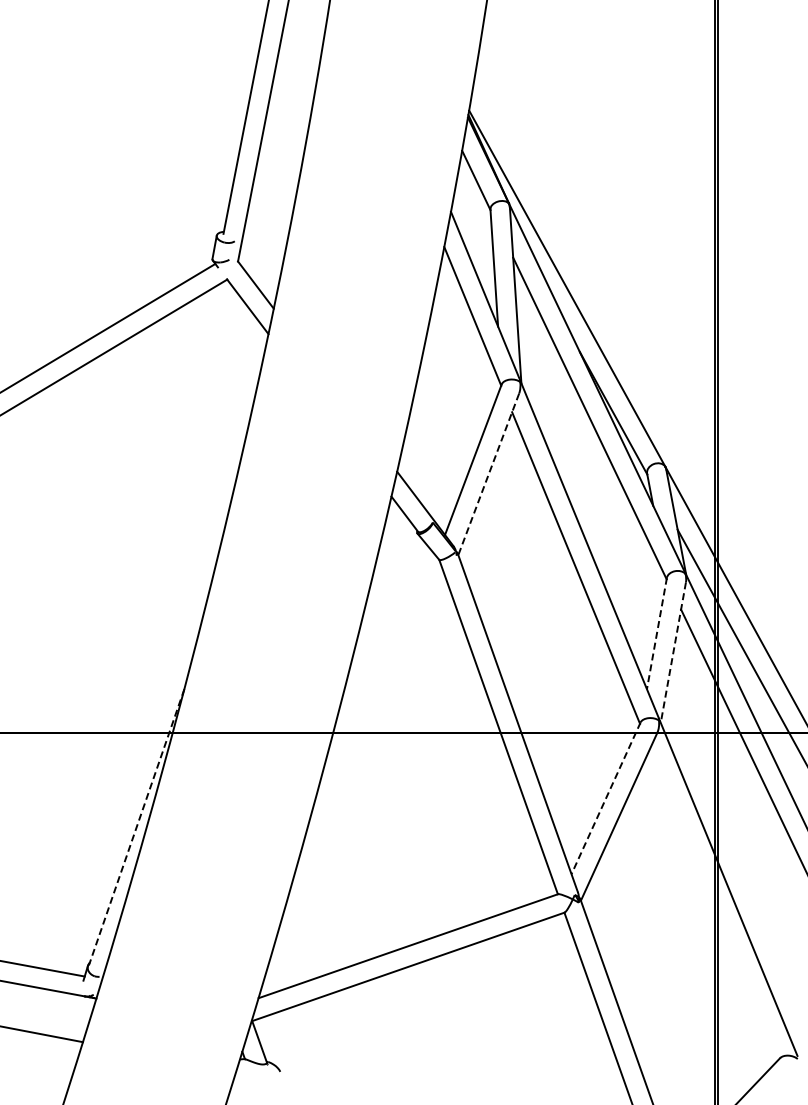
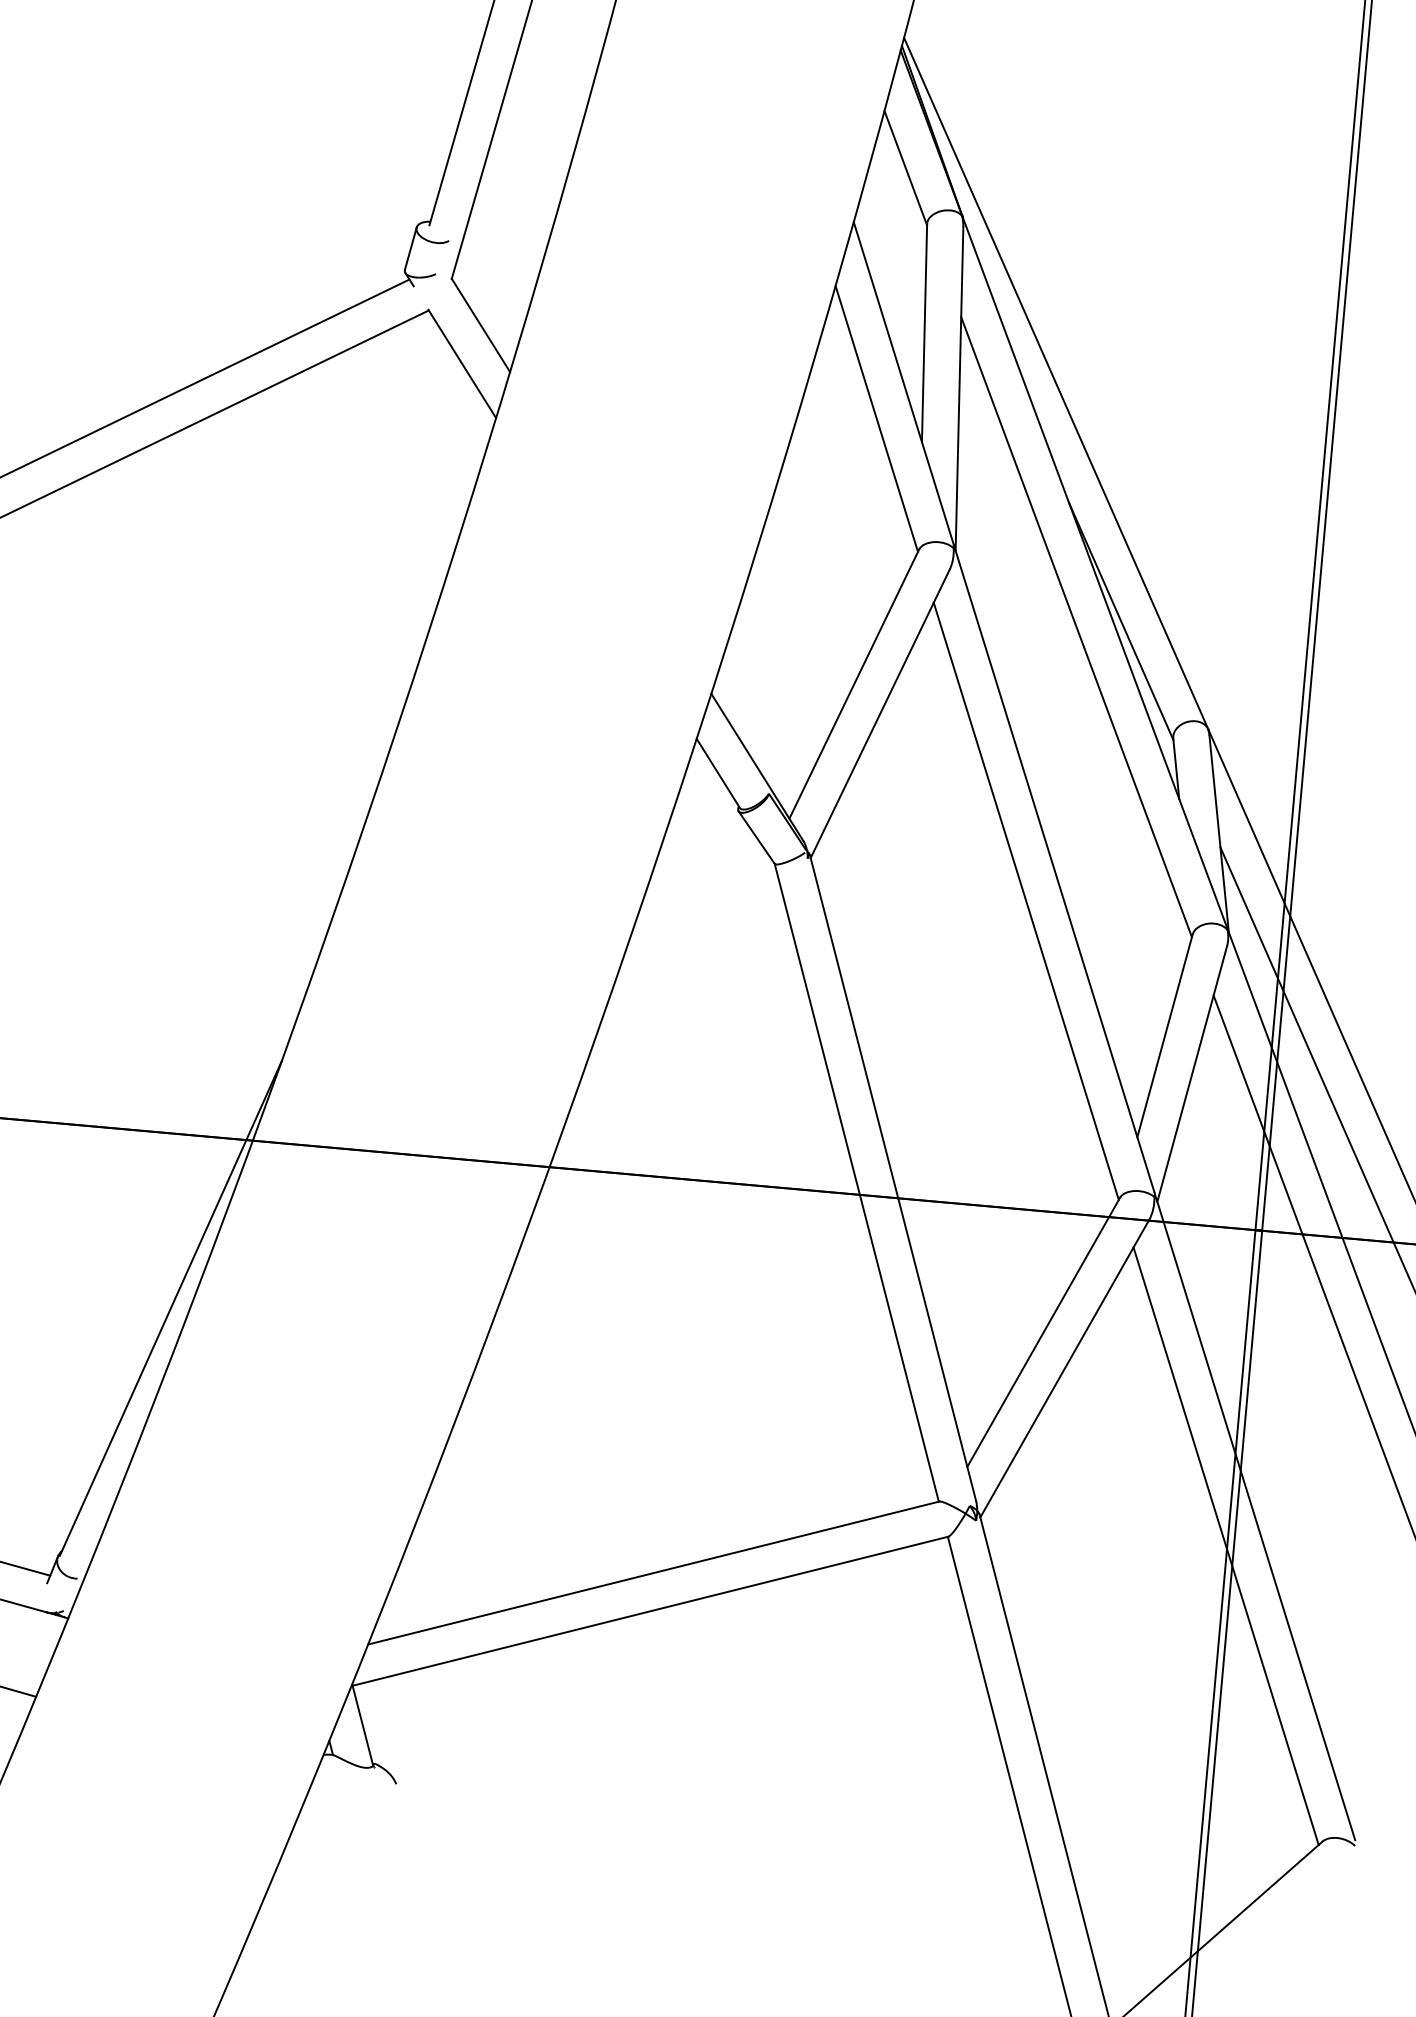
line: (488, 474) -> (879, 713), dashed -> solid
line: (656, 633) -> (1164, 1035), dashed -> solid
line: (673, 653) -> (1192, 1075), dashed -> solid
line: (605, 798) -> (1042, 1332), dashed -> solid
line: (136, 827) -> (170, 1308), dashed -> solid
line: (714, 904) -> (1226, 1546), added

